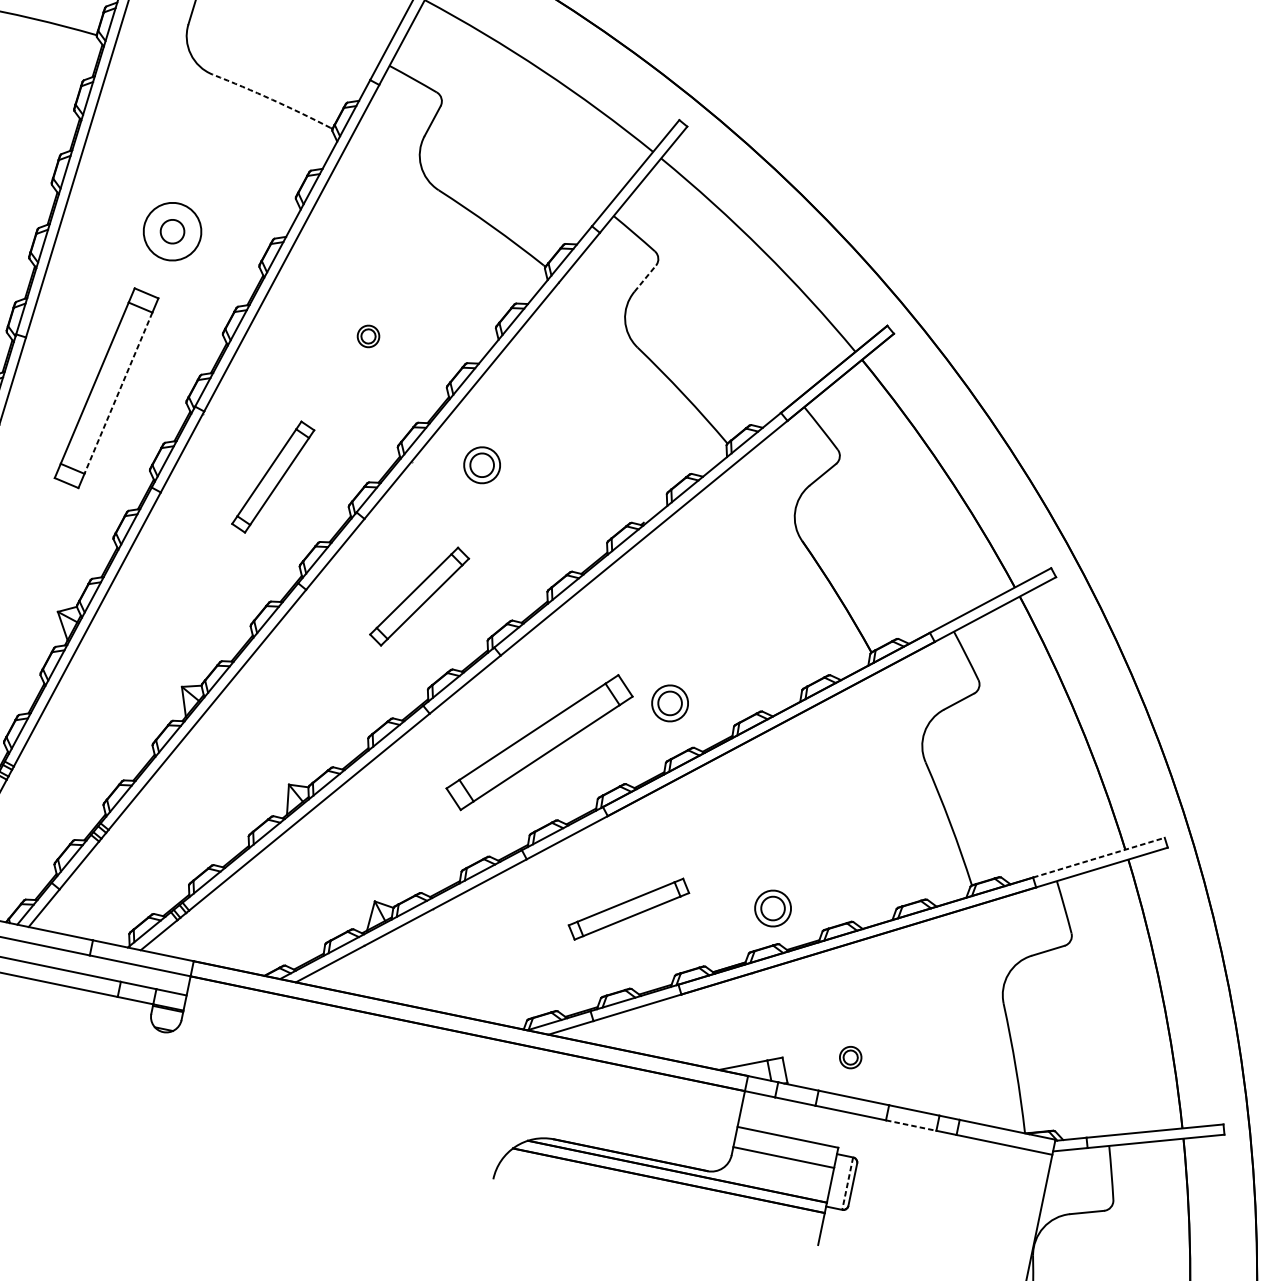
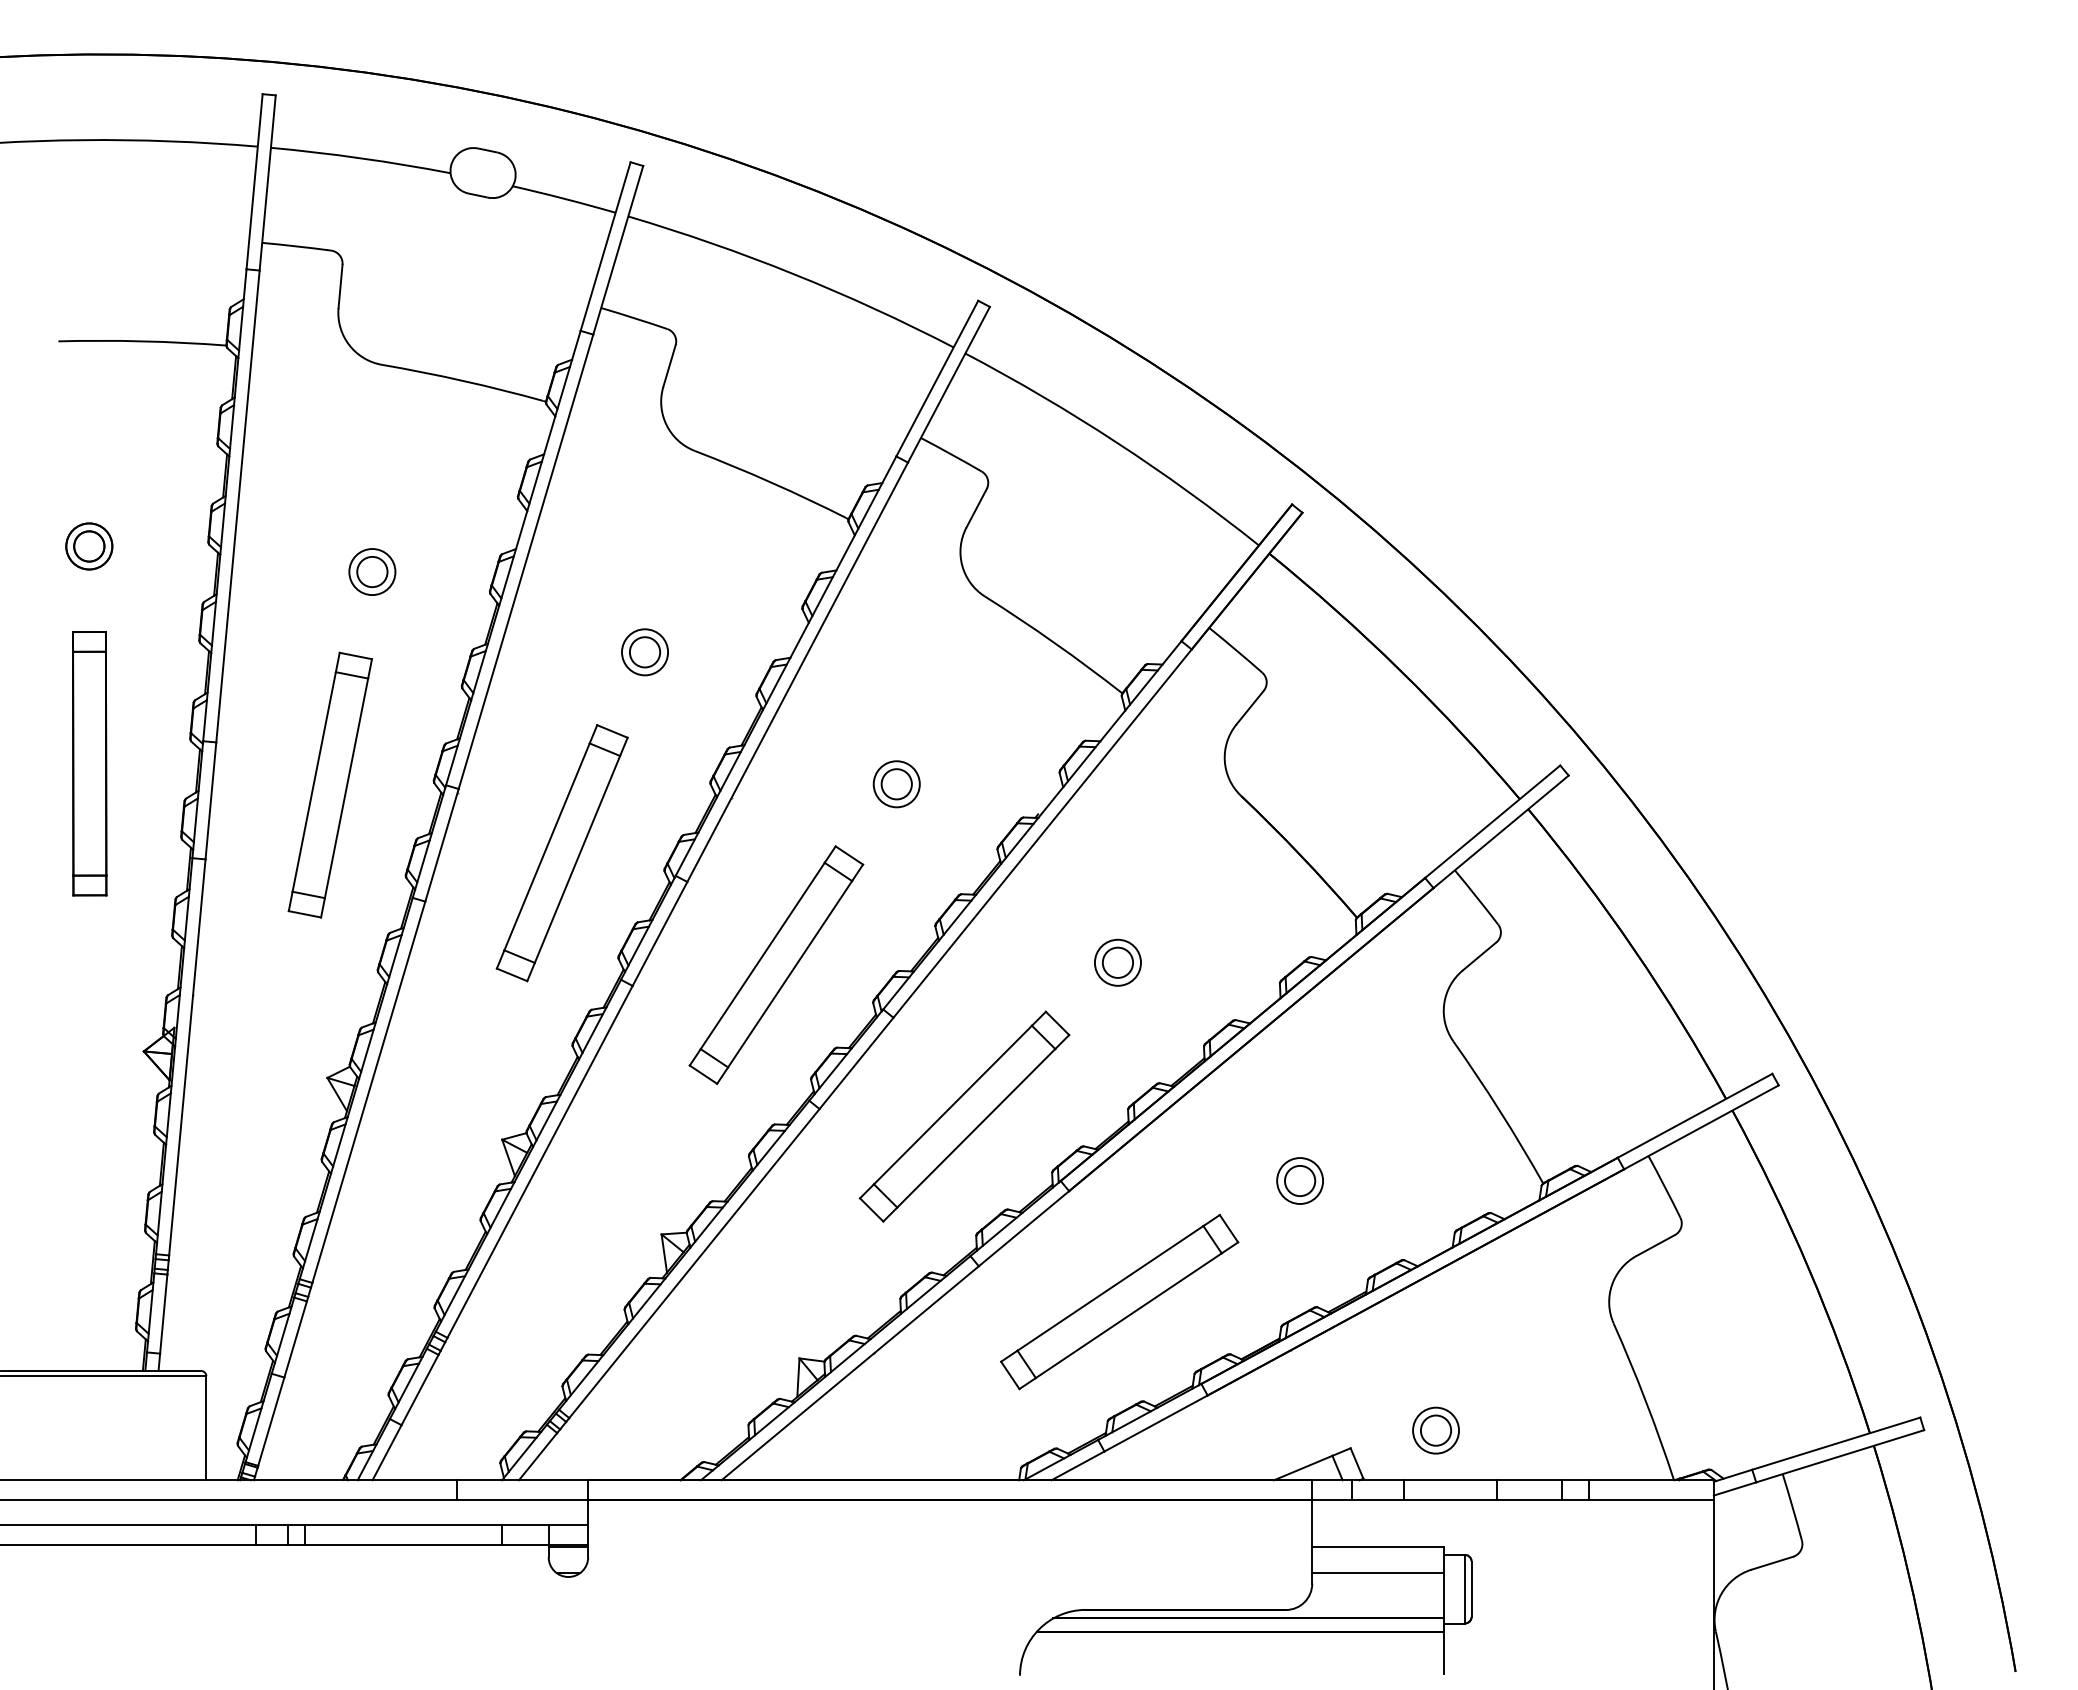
arc: (272, 99) -> (463, 380), dashed -> solid
circle: (172, 232) -> (372, 572), size x0.62
line: (645, 278) -> (976, 508), dashed -> solid
part: (368, 336) -> (644, 652), size x1.67
line: (118, 393) -> (346, 788), dashed -> solid
part: (481, 465) -> (896, 784), moved
part: (272, 477) -> (561, 853), size x1.67
part: (419, 596) -> (776, 964), size x1.67
part: (669, 703) -> (1117, 962), moved
line: (1099, 857) -> (1695, 1115), dashed -> solid
part: (772, 908) -> (1299, 1180), moved
part: (628, 909) -> (1119, 1302), size x1.67
part: (850, 1057) -> (1435, 1430), size x1.67
line: (911, 1125) -> (1529, 1500), dashed -> solid
line: (847, 1183) -> (1464, 1589), dashed -> solid

